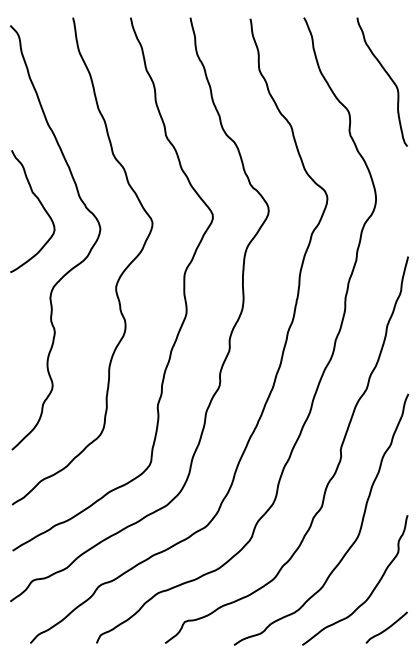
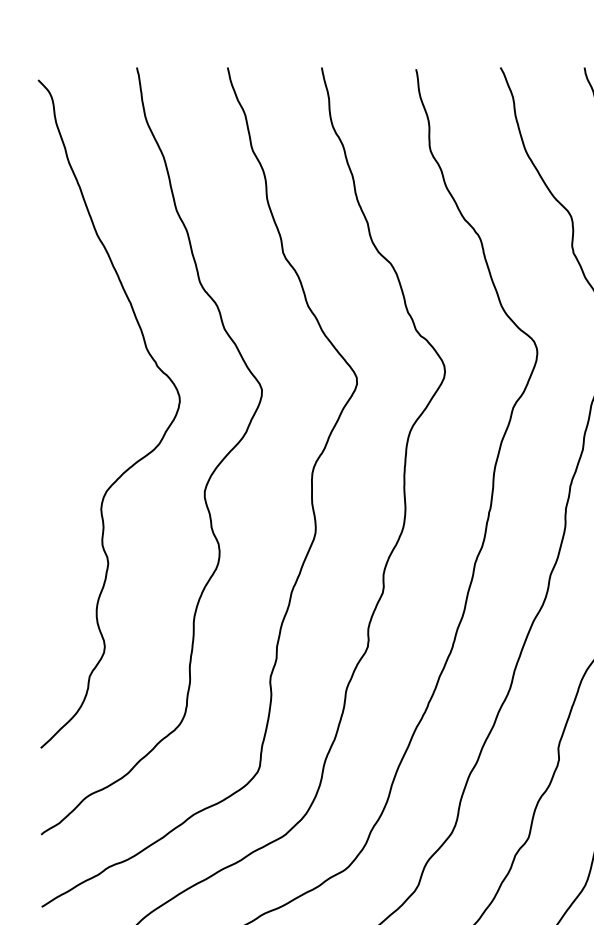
curve: (40, 204) -> (85, 361), removed

